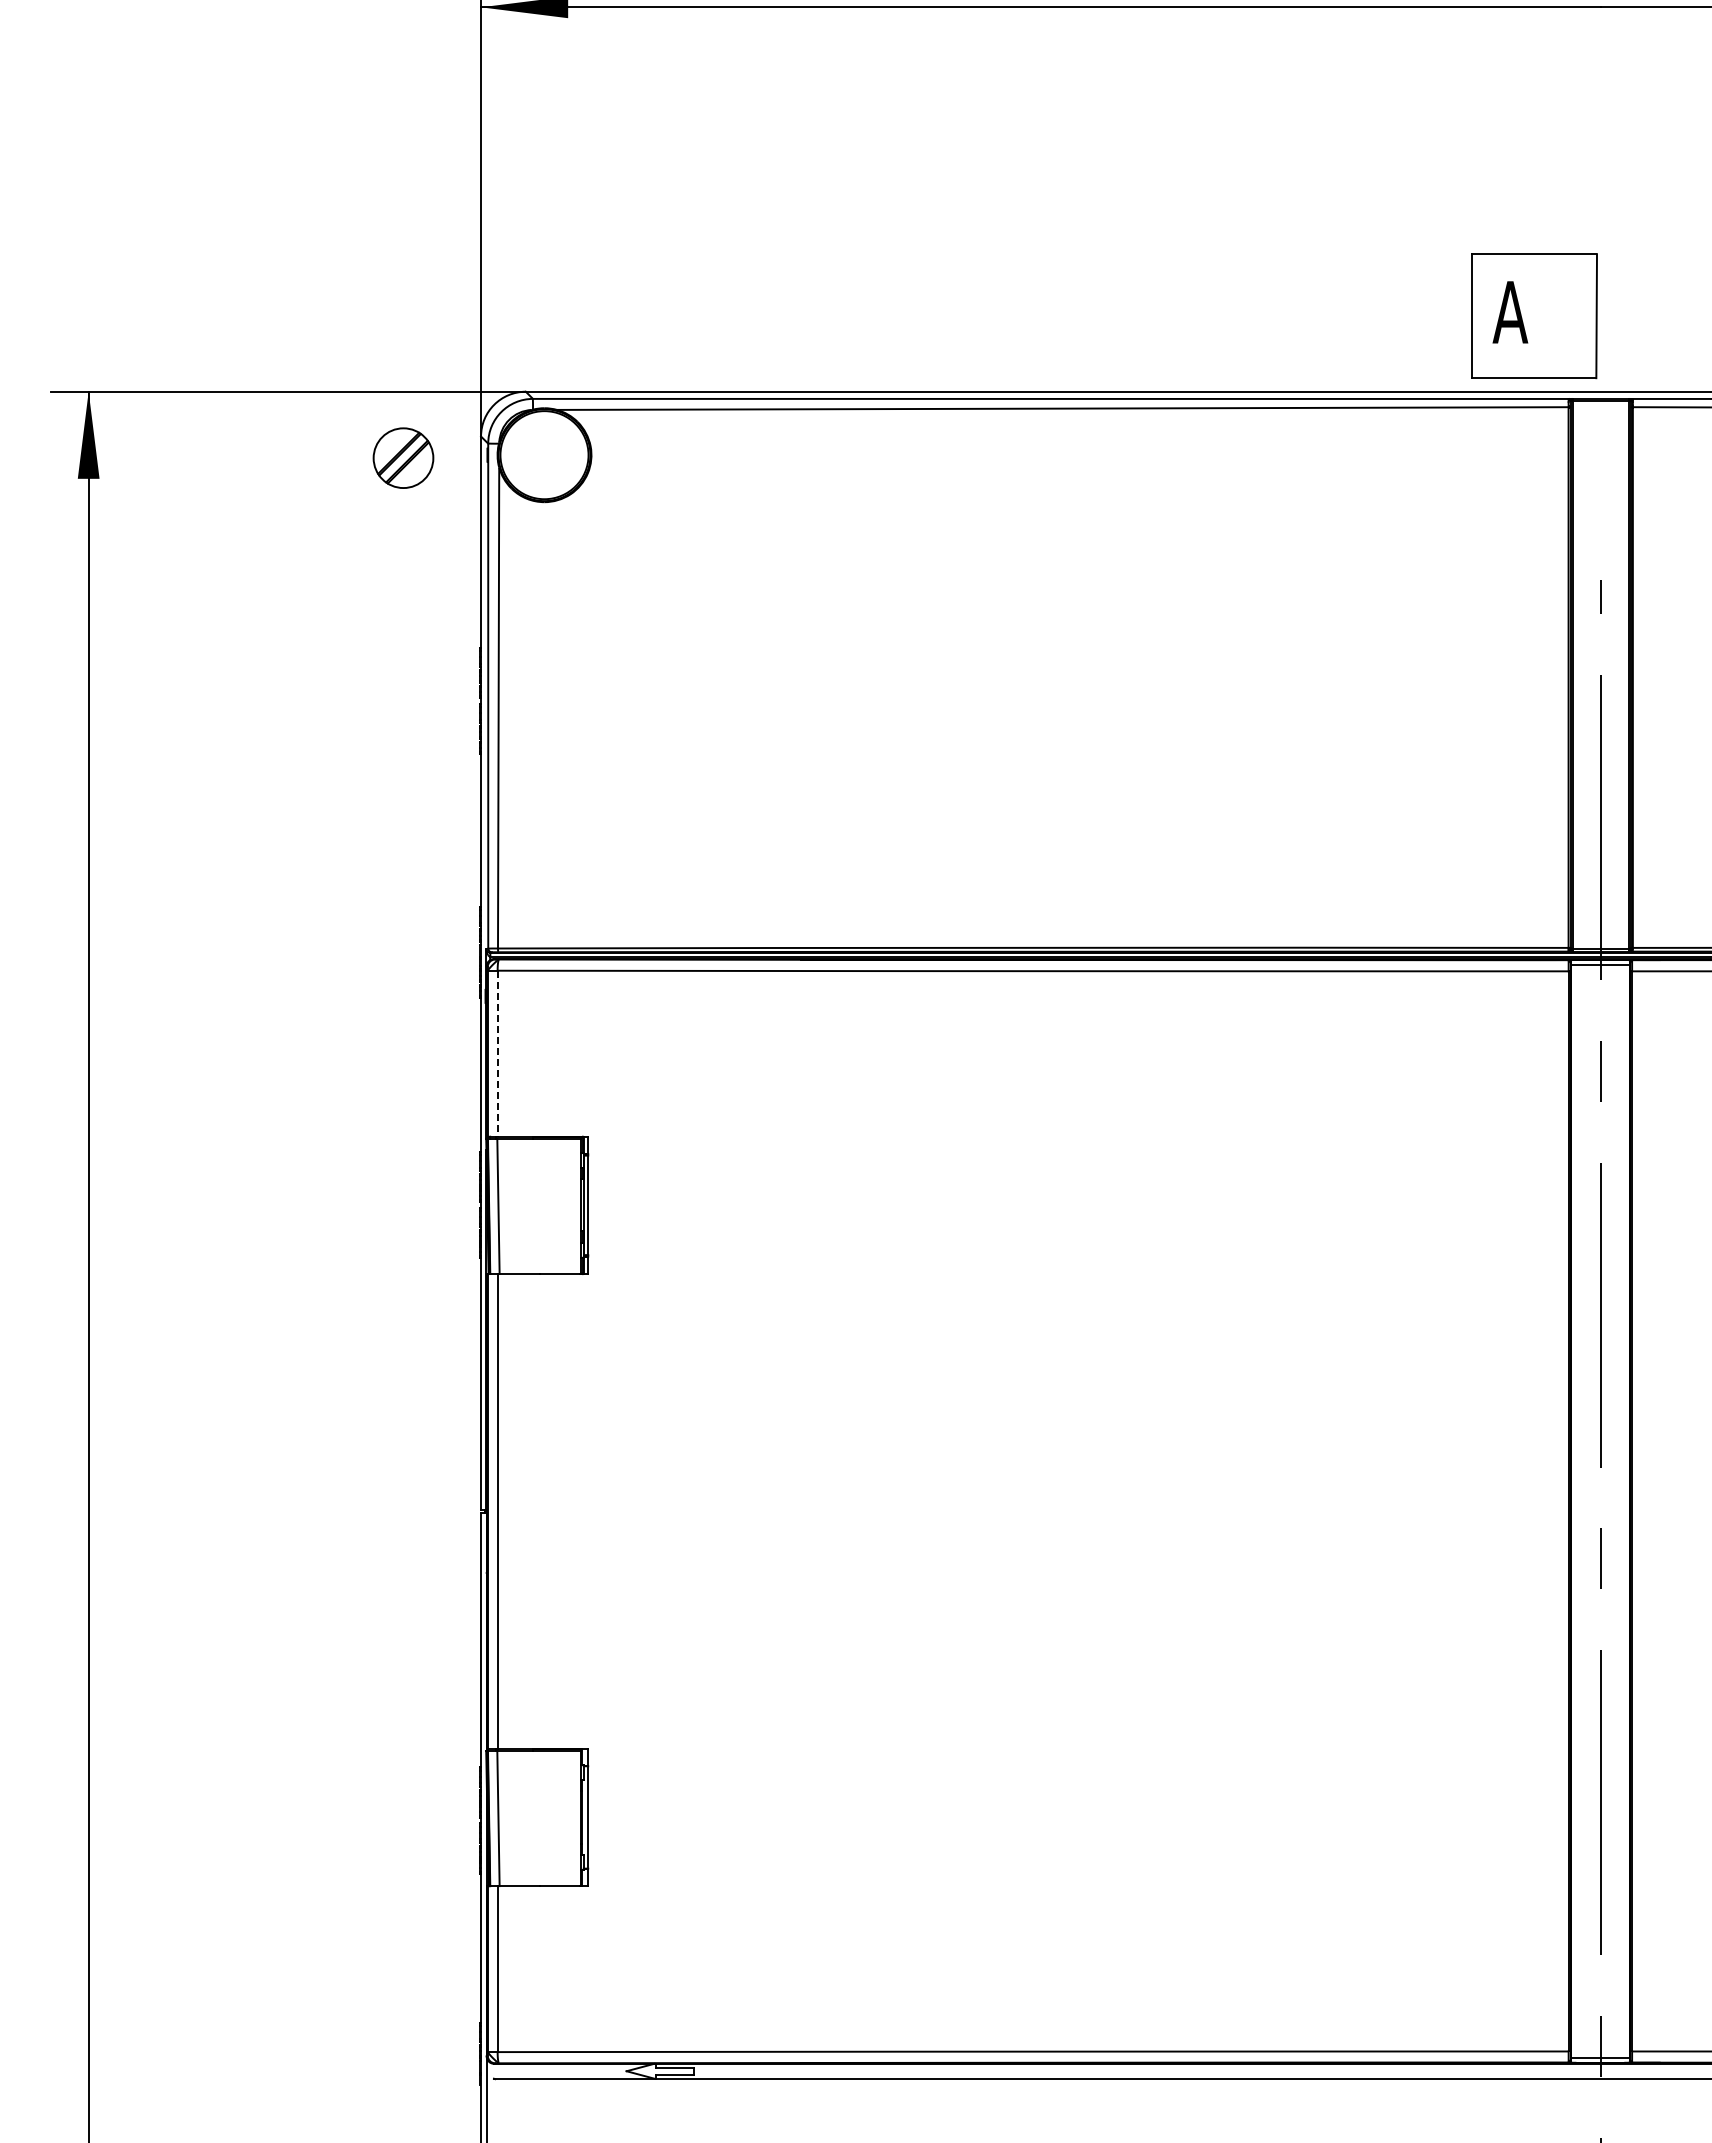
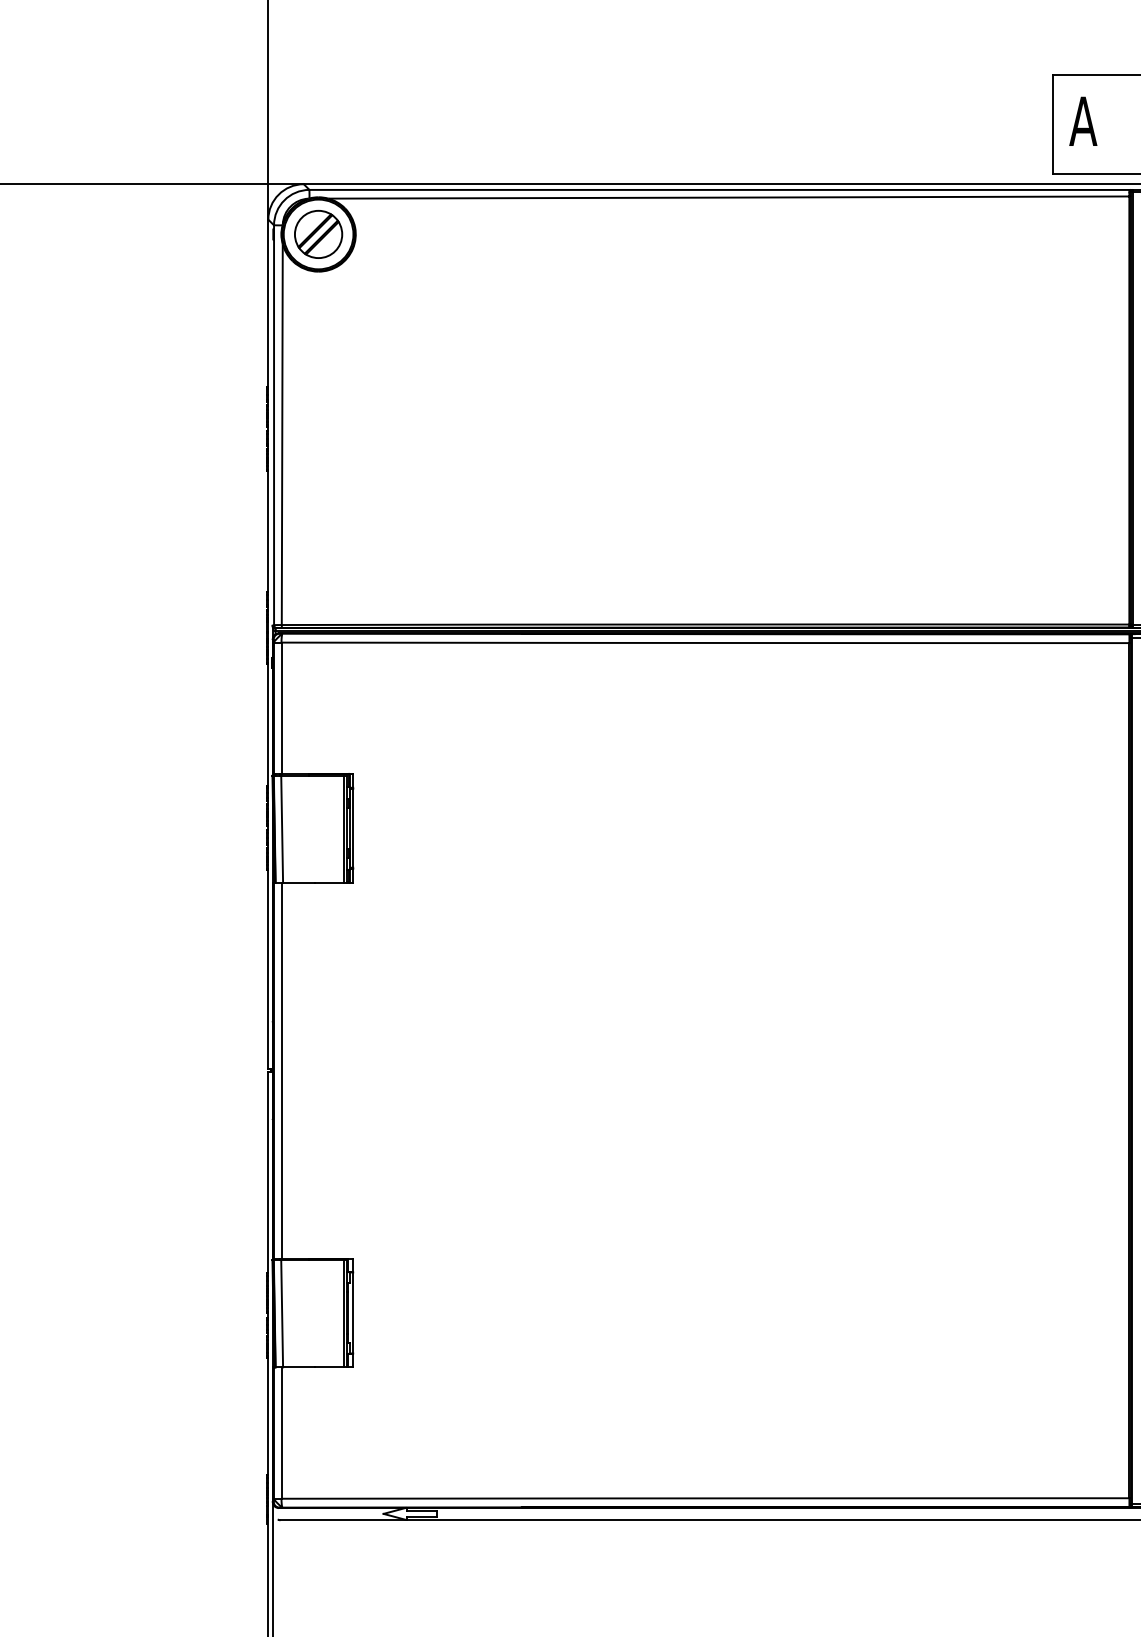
part: (403, 457) -> (318, 233), moved
line: (497, 1053) -> (281, 708), dashed -> solid
line: (576, 1206) -> (343, 829), added
line: (576, 1818) -> (343, 1313), added

